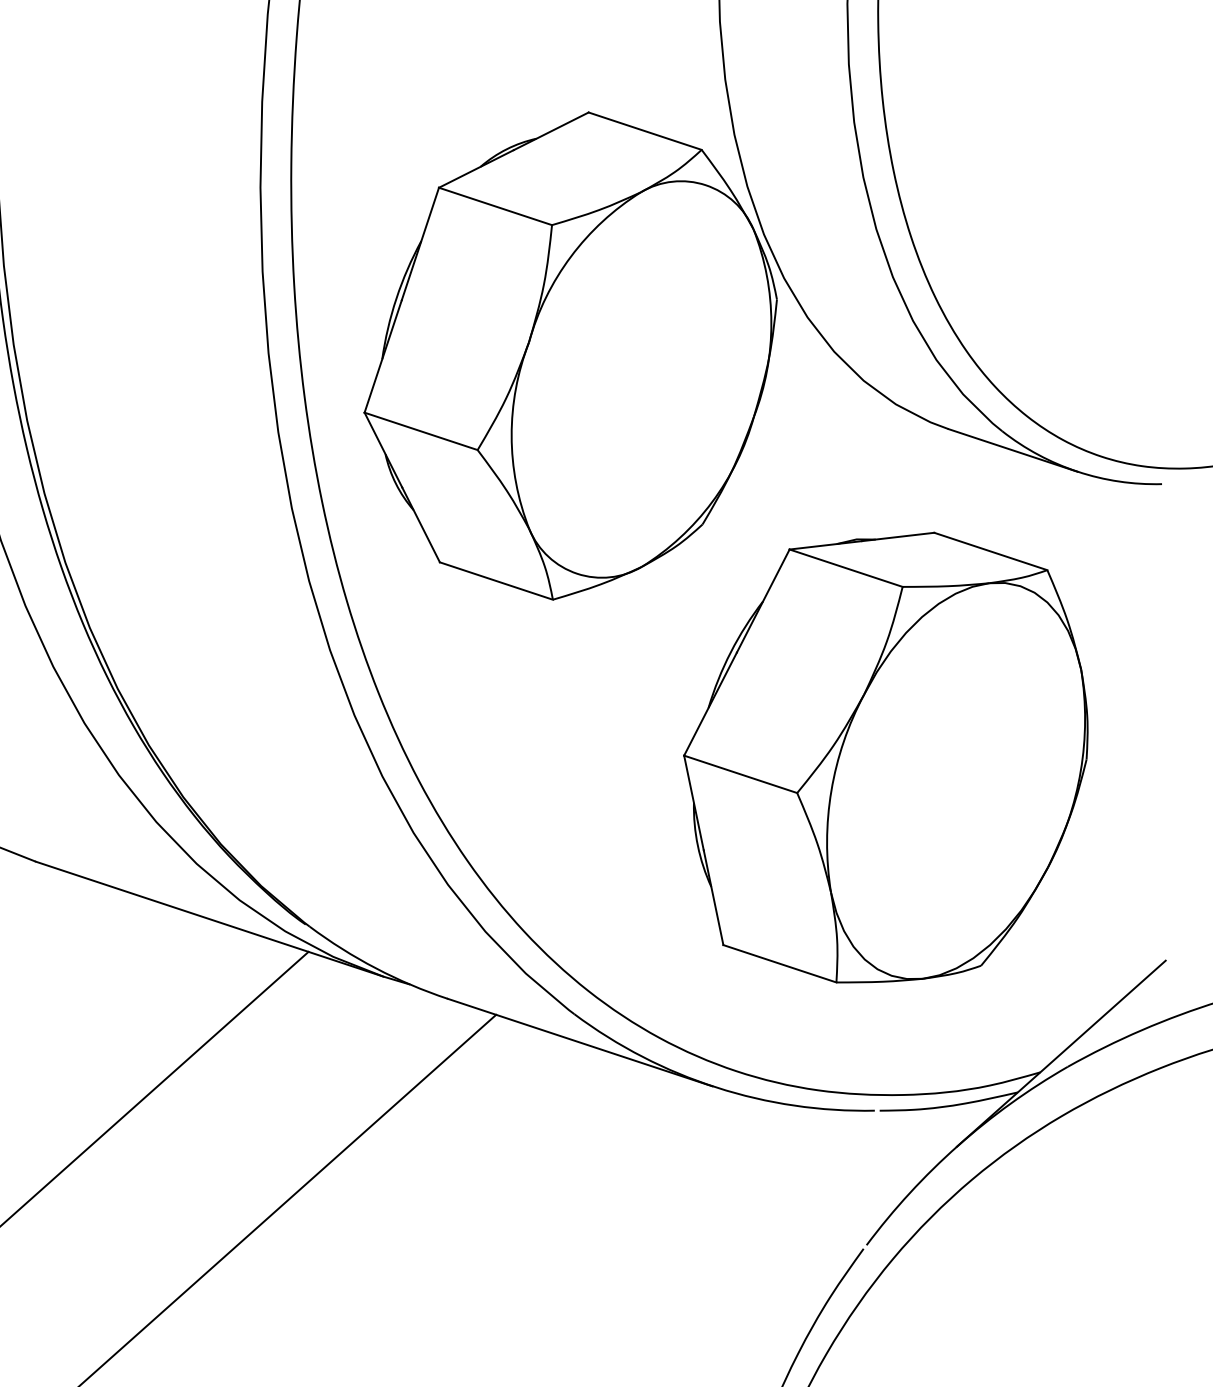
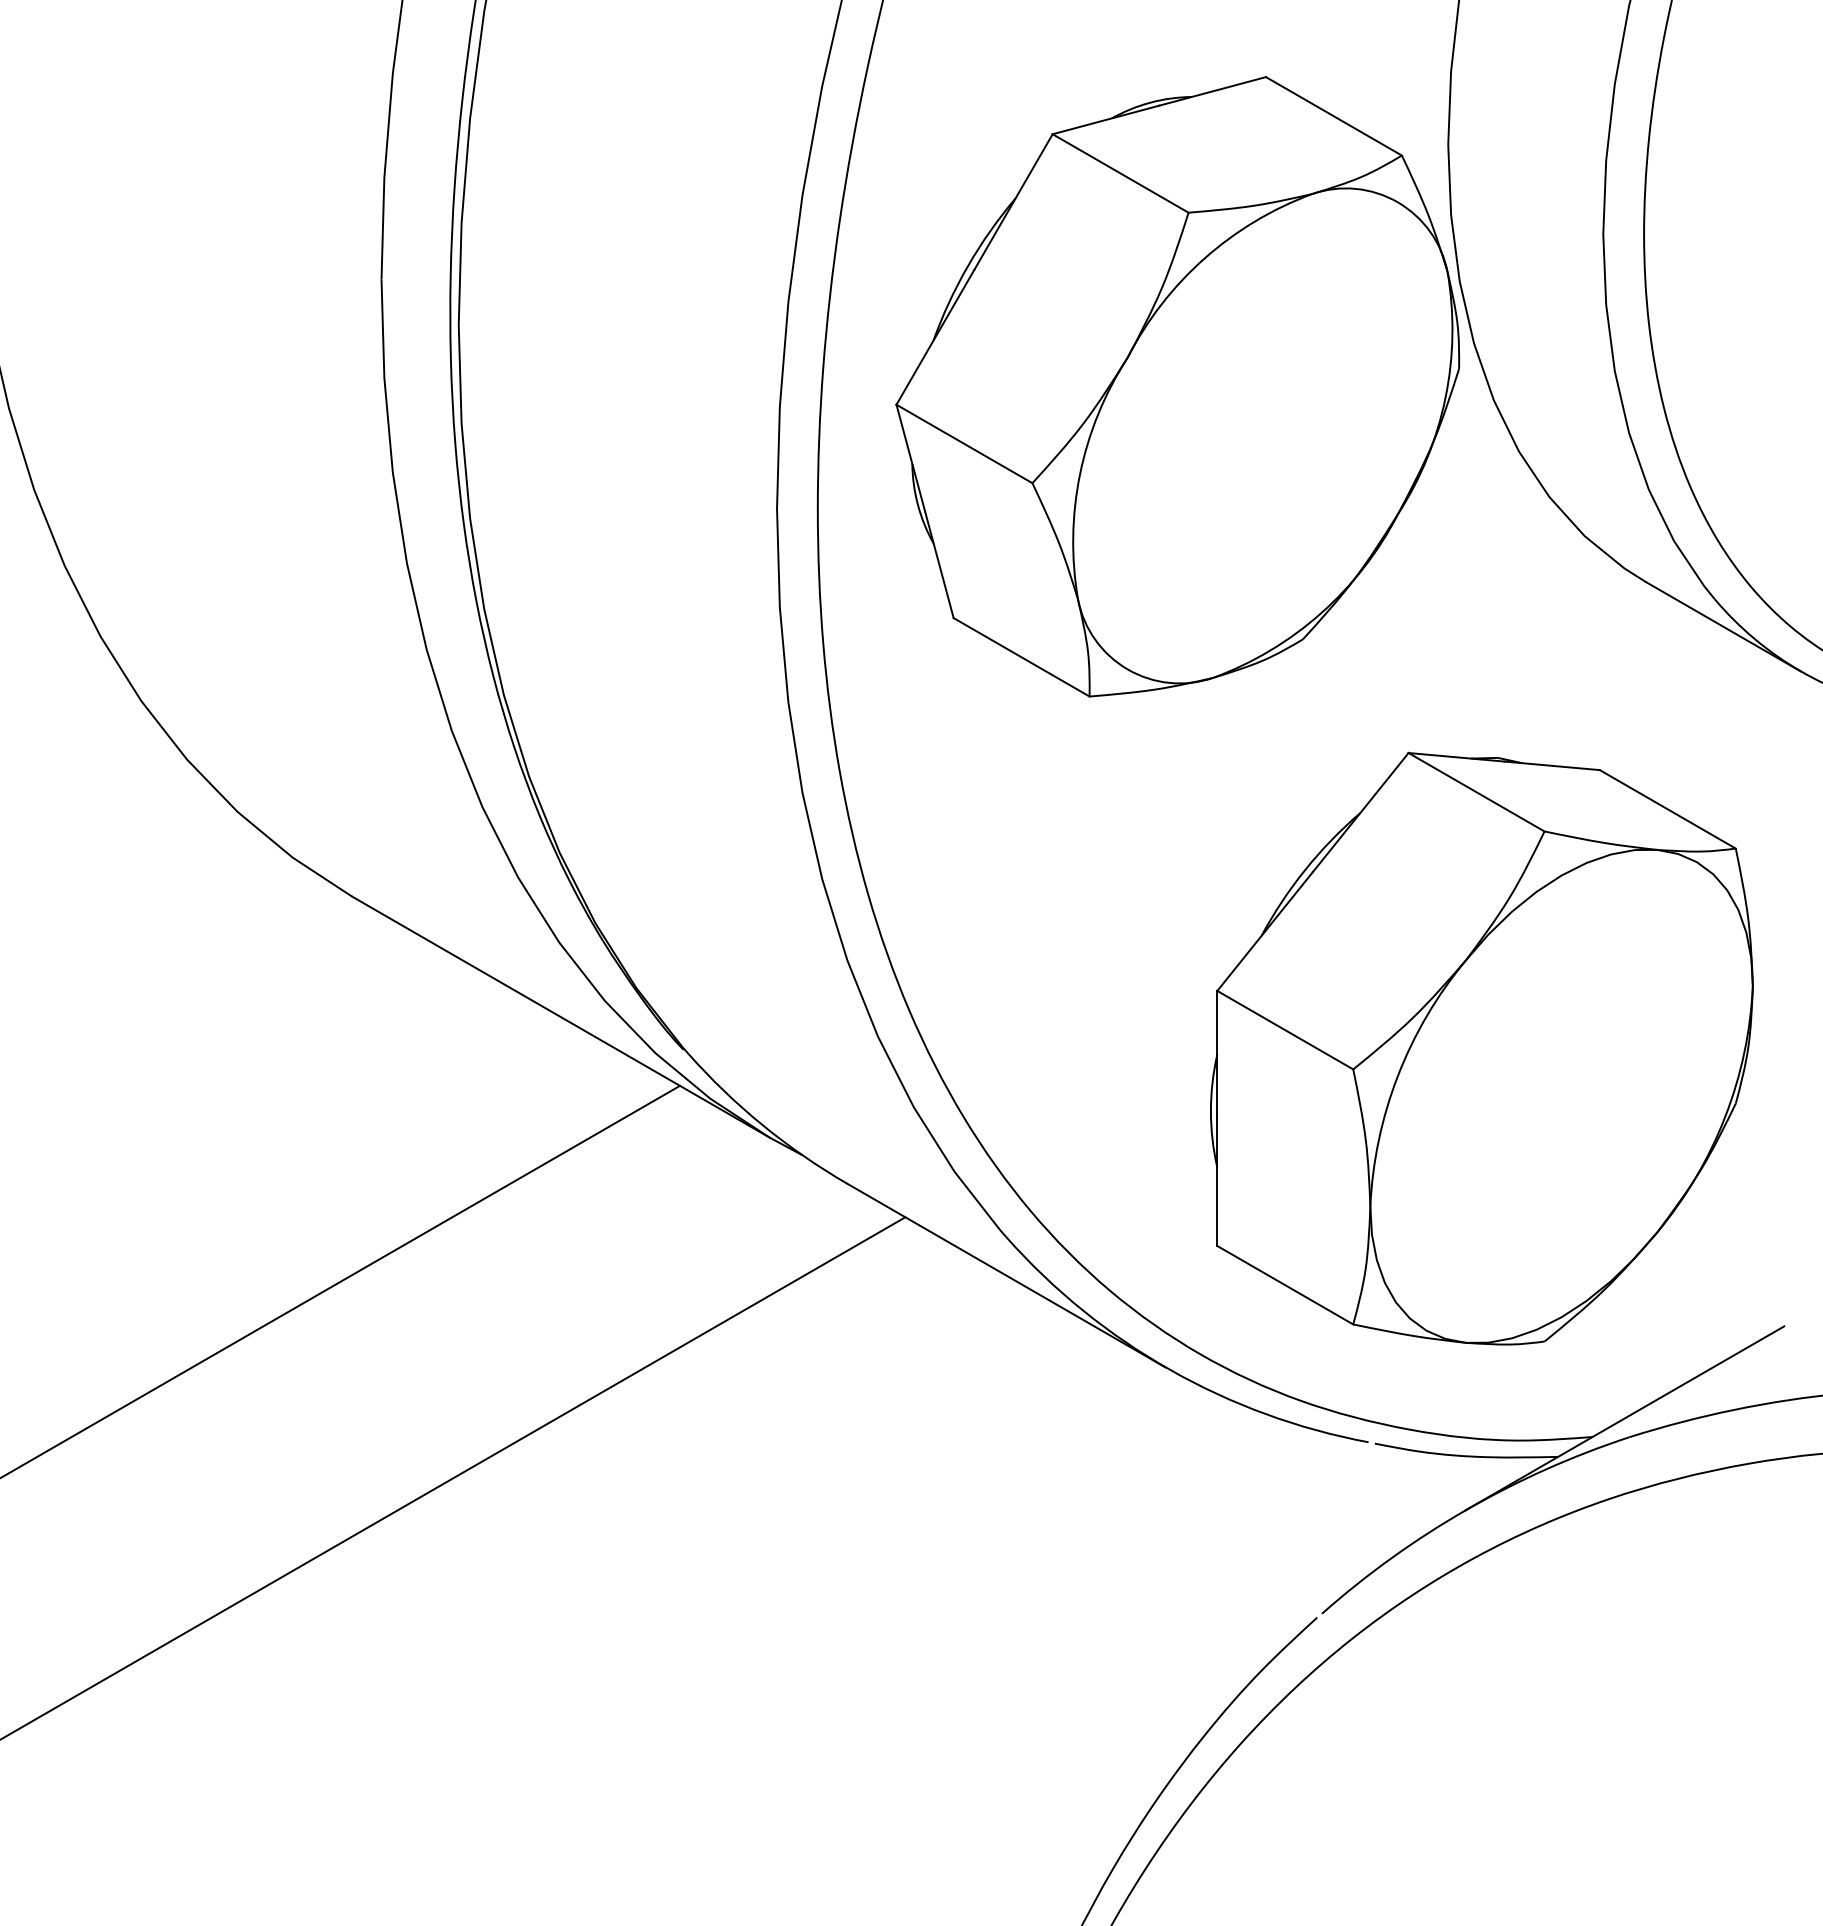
part: (889, 757) -> (1481, 1048), moved

